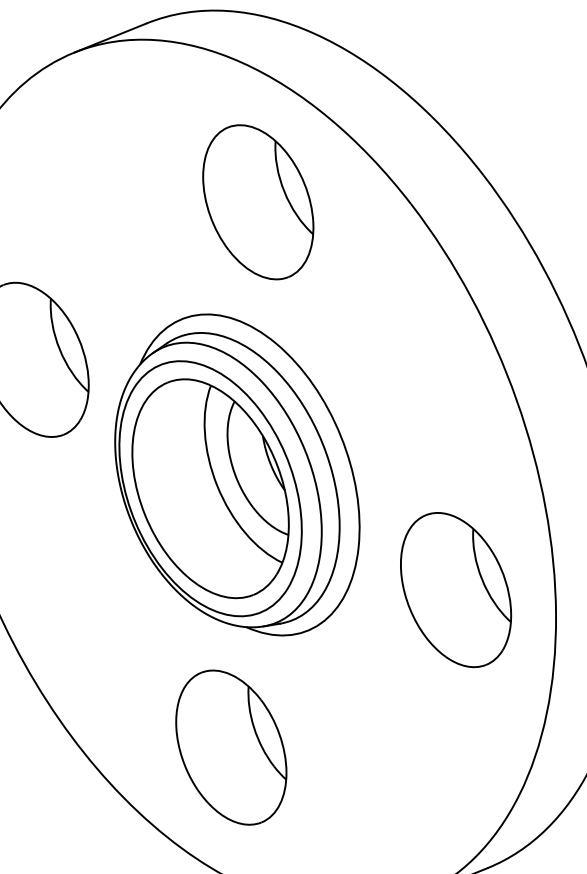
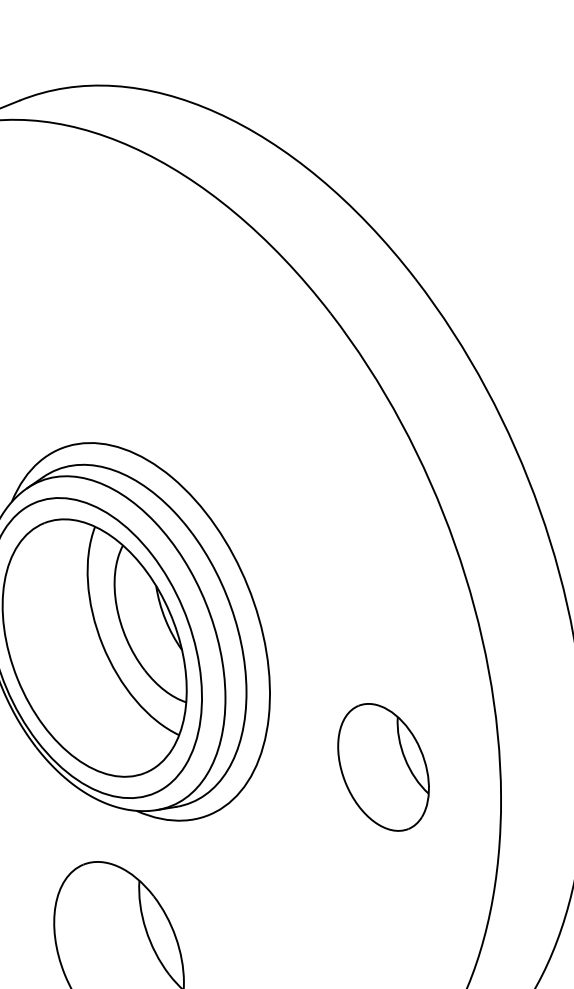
part: (258, 202) -> (151, 311), removed
part: (456, 590) -> (383, 767), size x0.7

